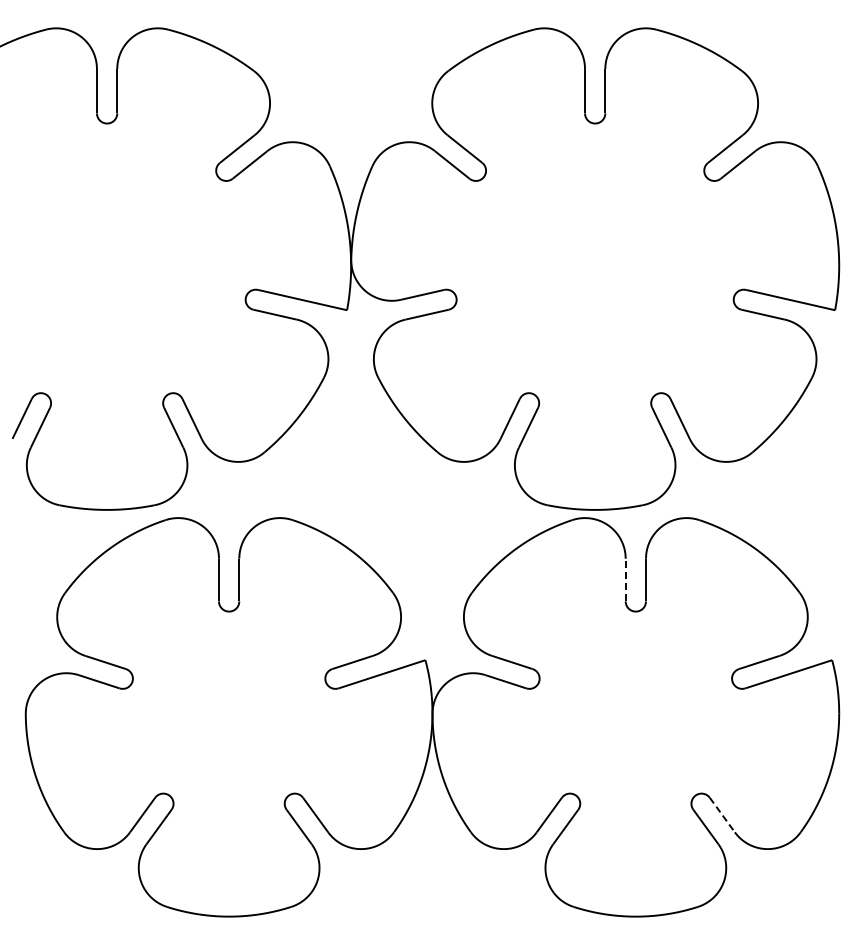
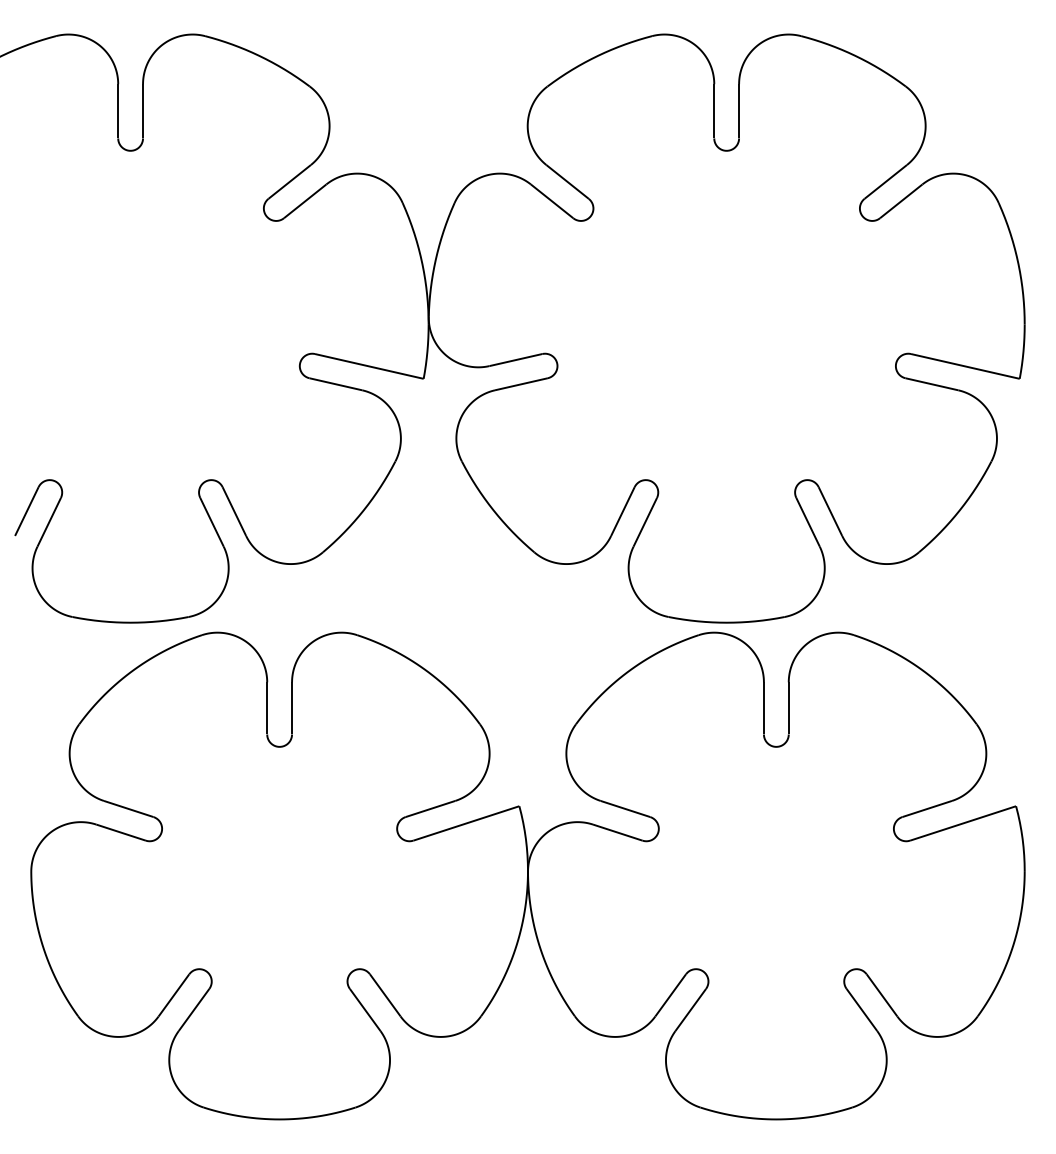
line: (625, 579) -> (763, 707), dashed -> solid
line: (722, 815) -> (882, 995), dashed -> solid

